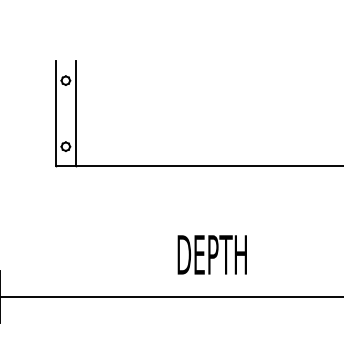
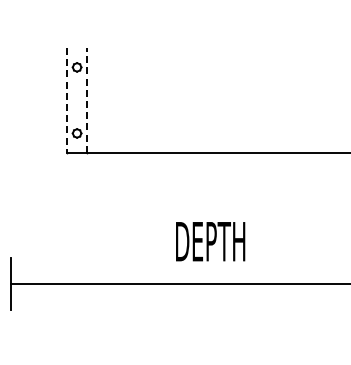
line: (76, 112) -> (87, 99), solid -> dashed
line: (56, 113) -> (67, 100), solid -> dashed
text: (212, 254) -> (210, 241), moved

